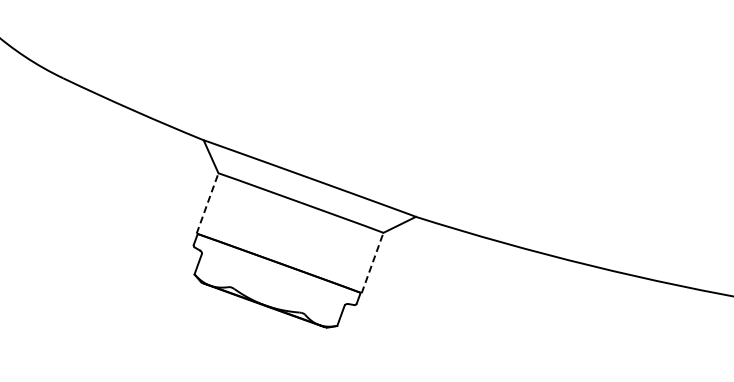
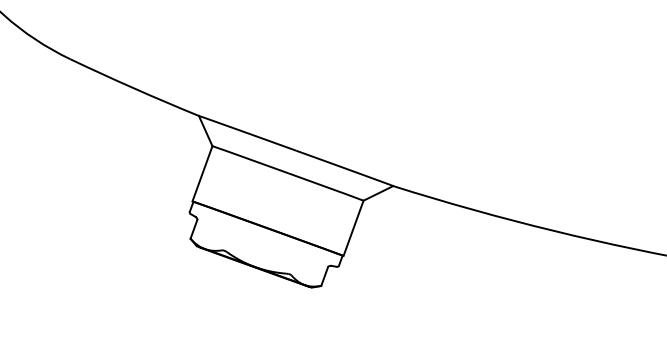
line: (207, 203) -> (202, 173), dashed -> solid
line: (372, 262) -> (353, 227), dashed -> solid

